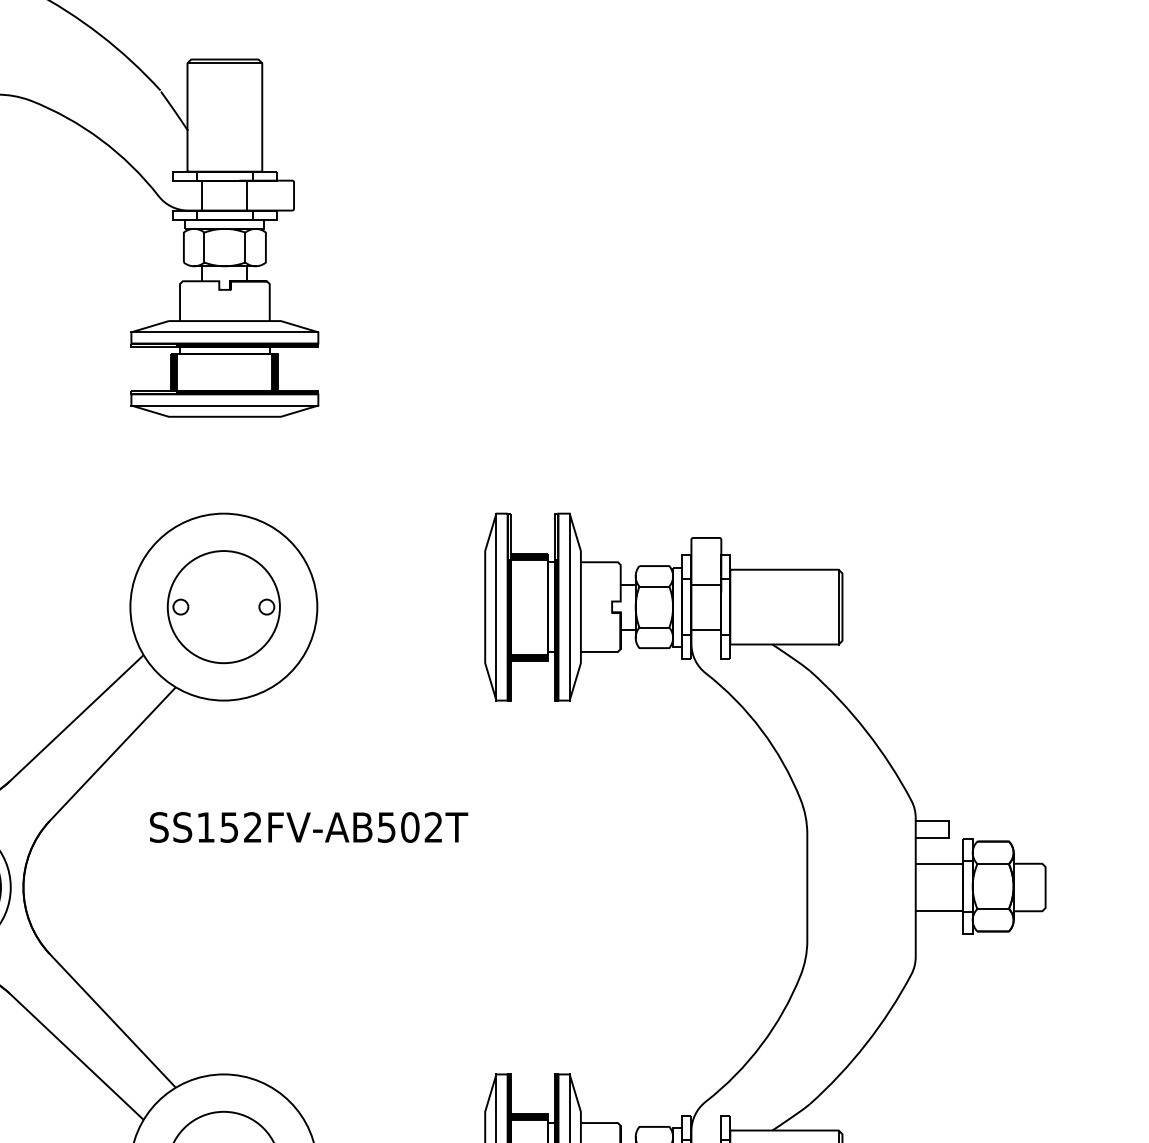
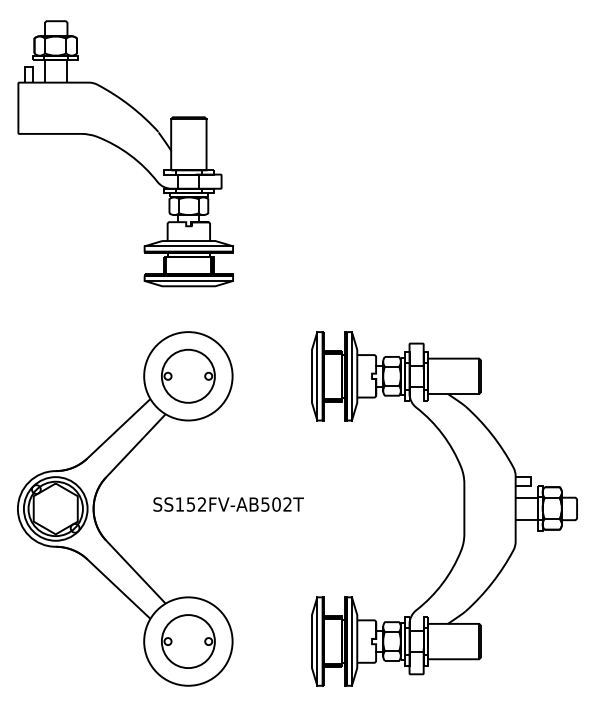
text: (308, 827) -> (228, 504), moved

